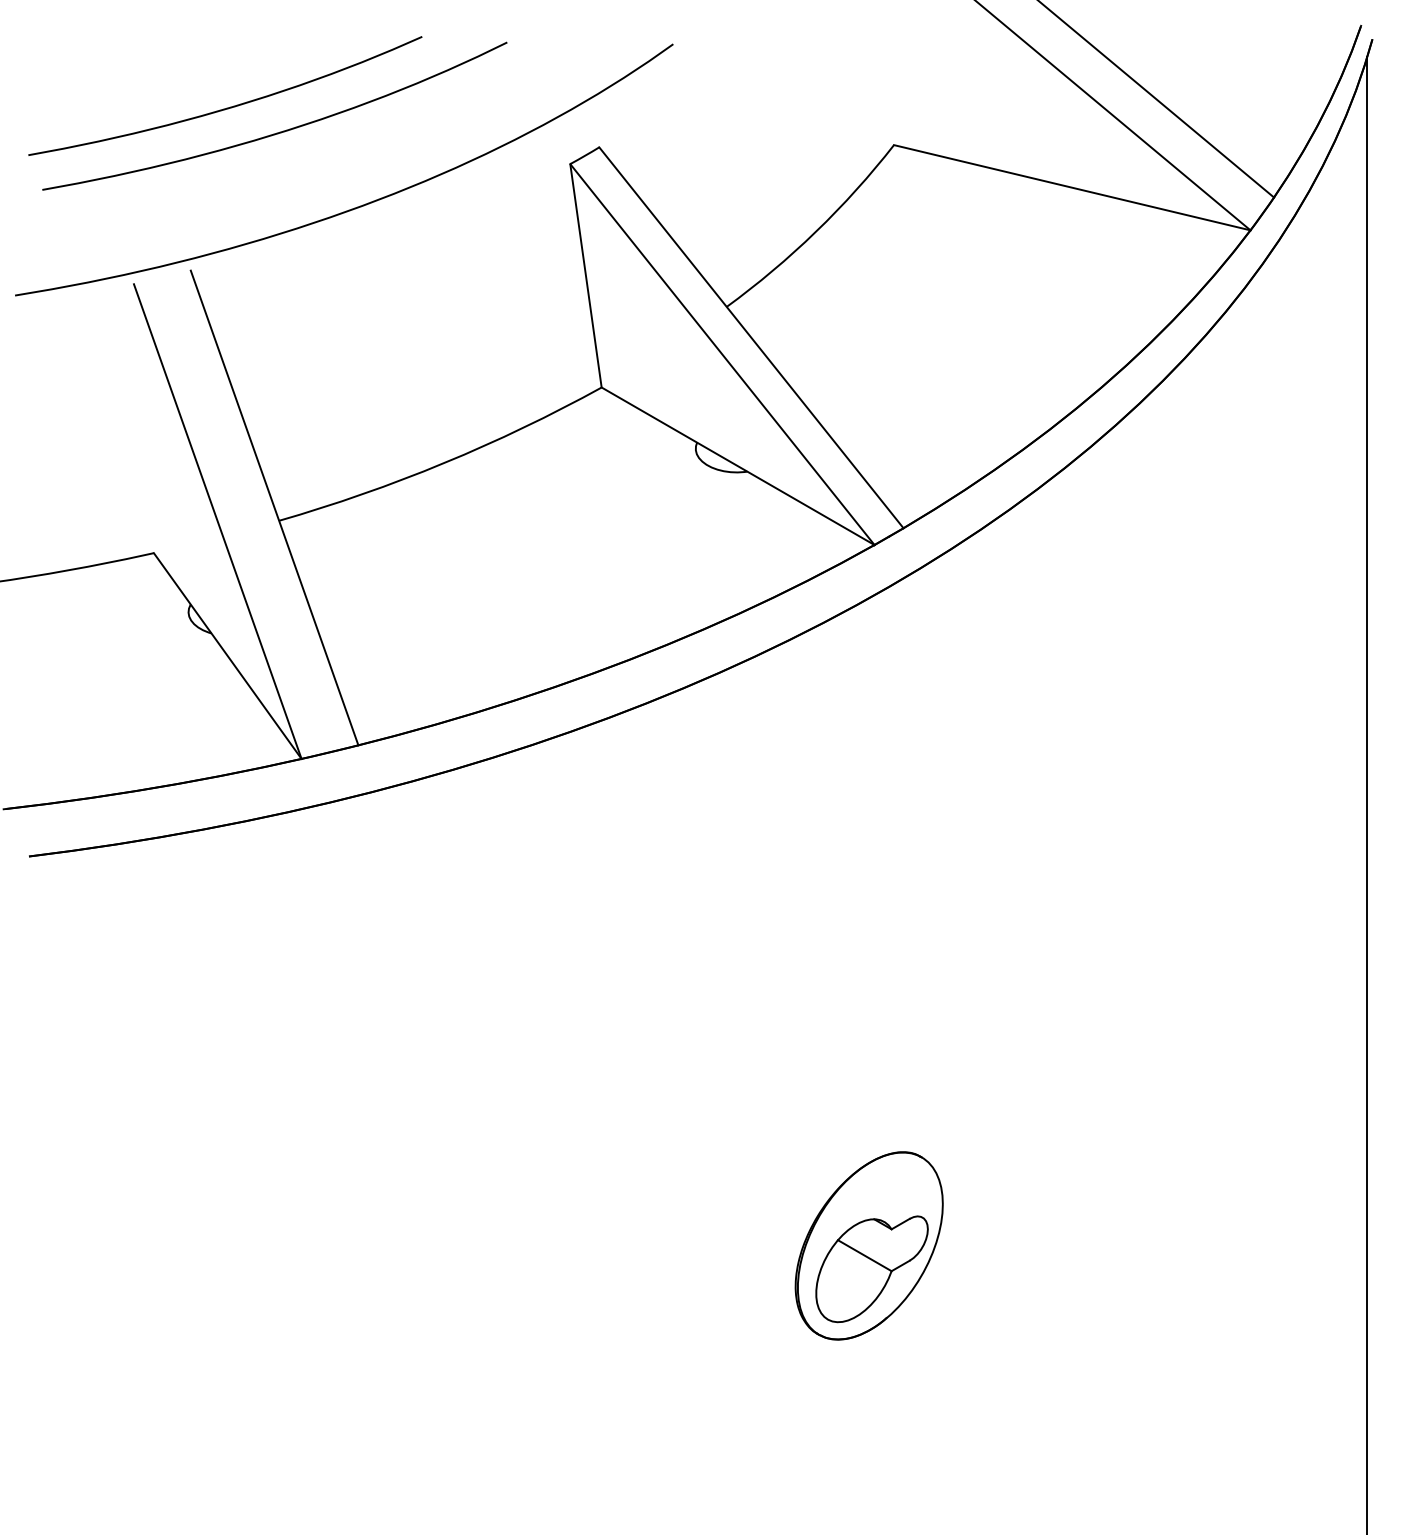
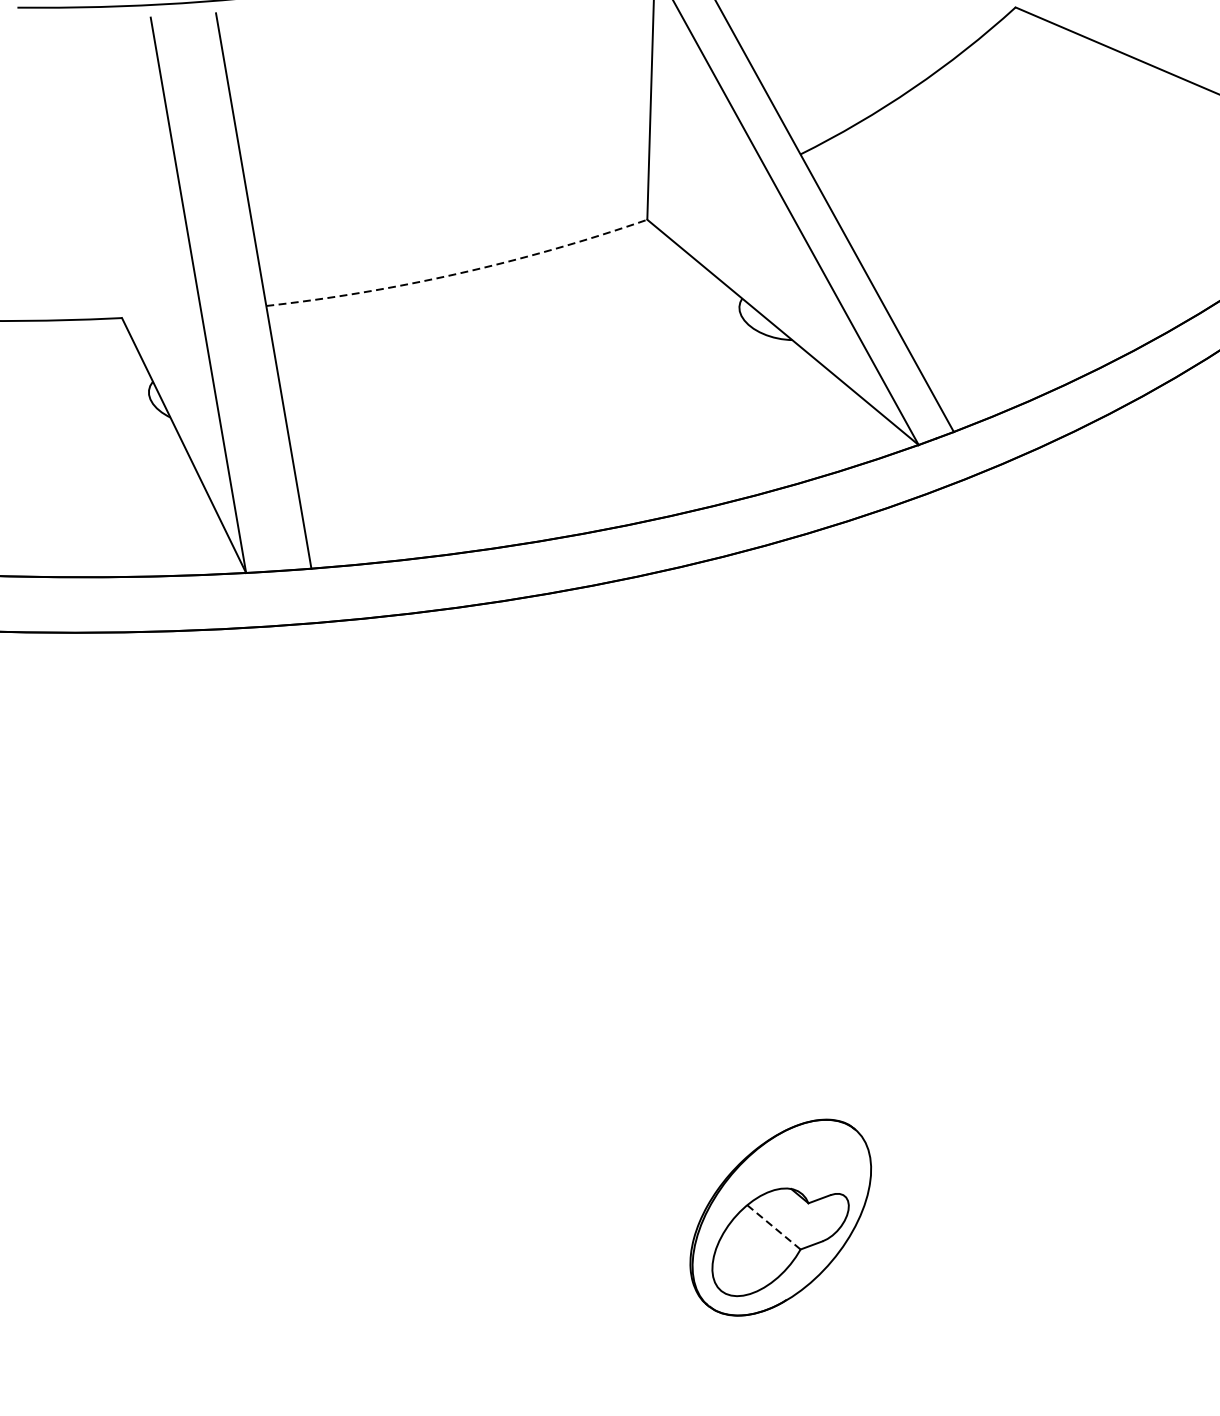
arc: (444, 463) -> (459, 273), solid -> dashed
line: (864, 1255) -> (773, 1227), solid -> dashed

